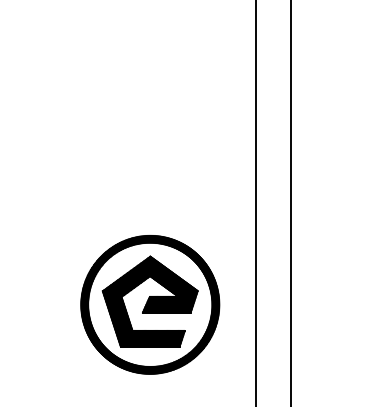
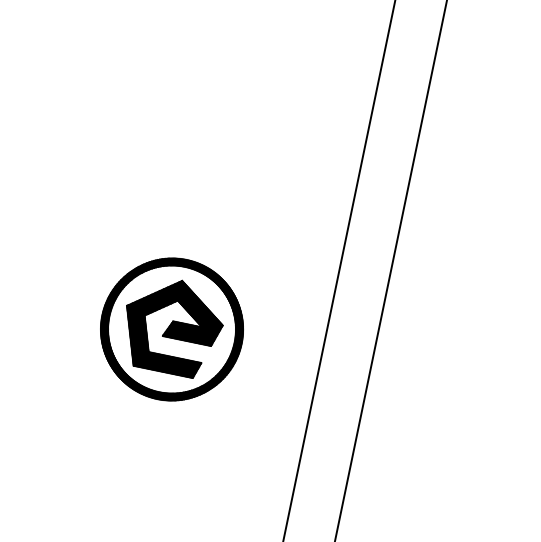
part: (150, 304) -> (172, 329), size x0.71

